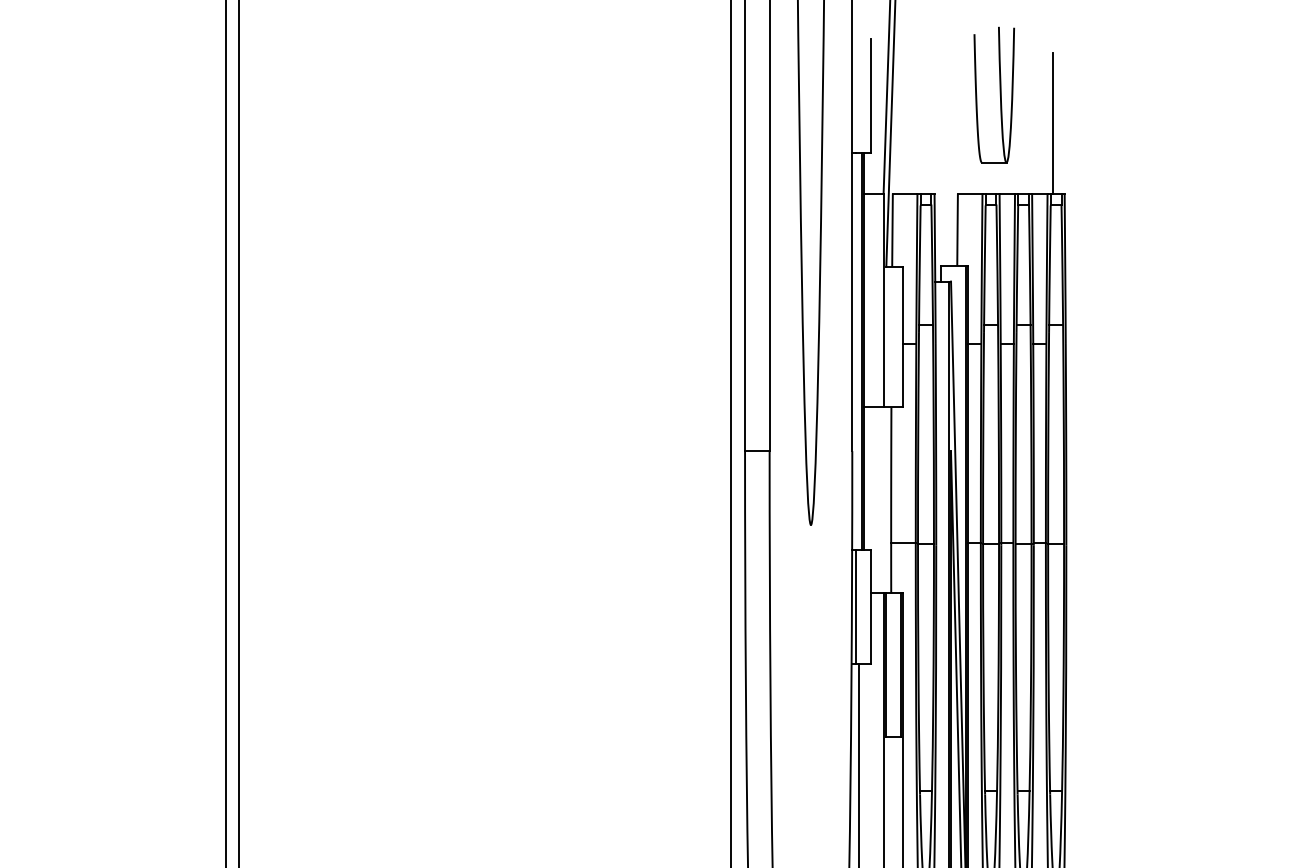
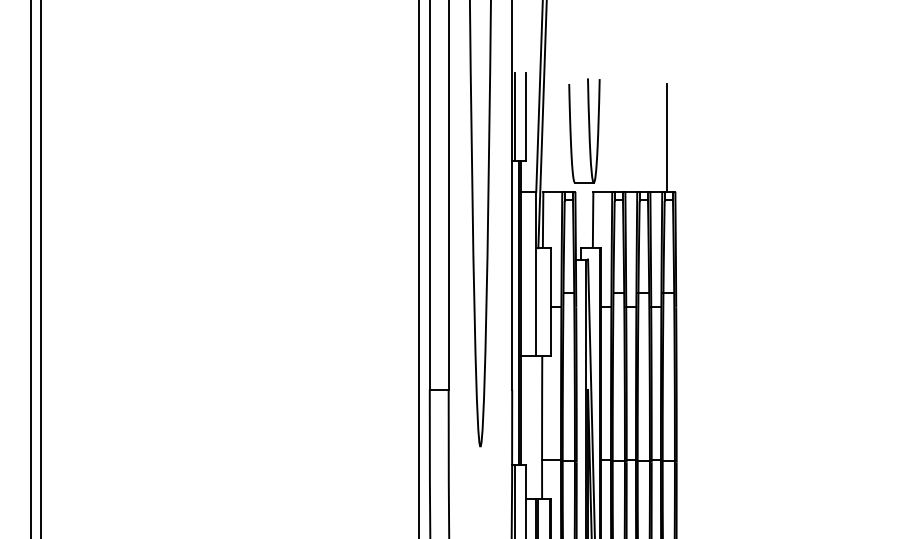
part: (993, 94) -> (583, 130), moved
line: (855, 95) -> (514, 116), added

